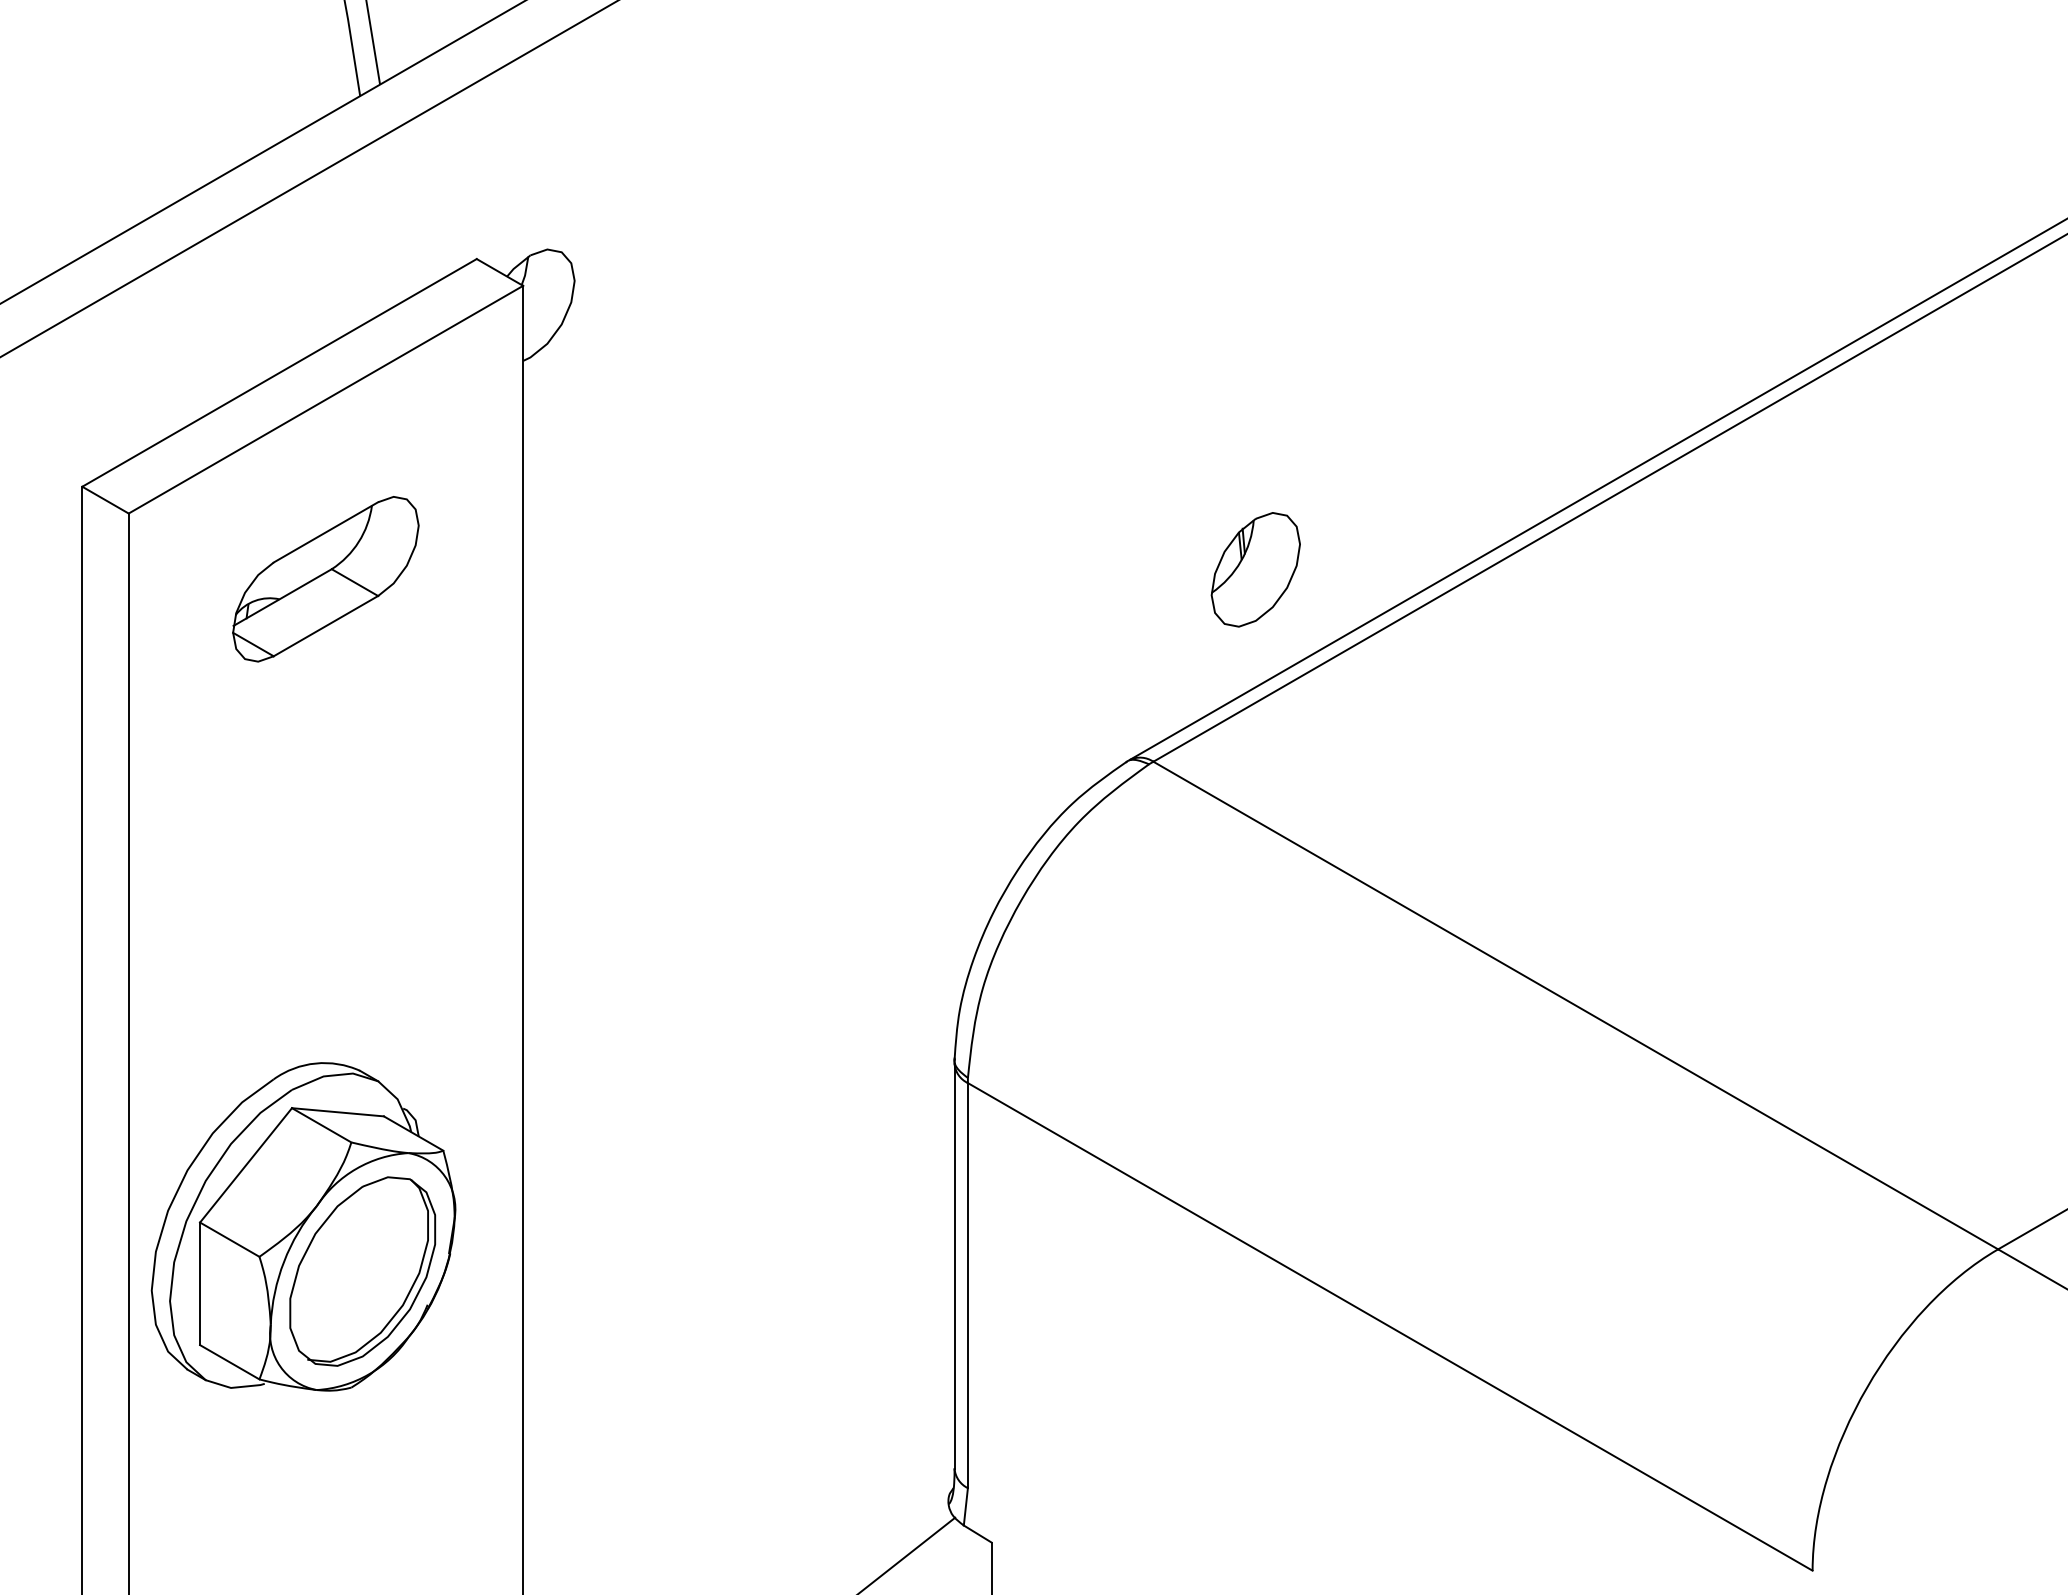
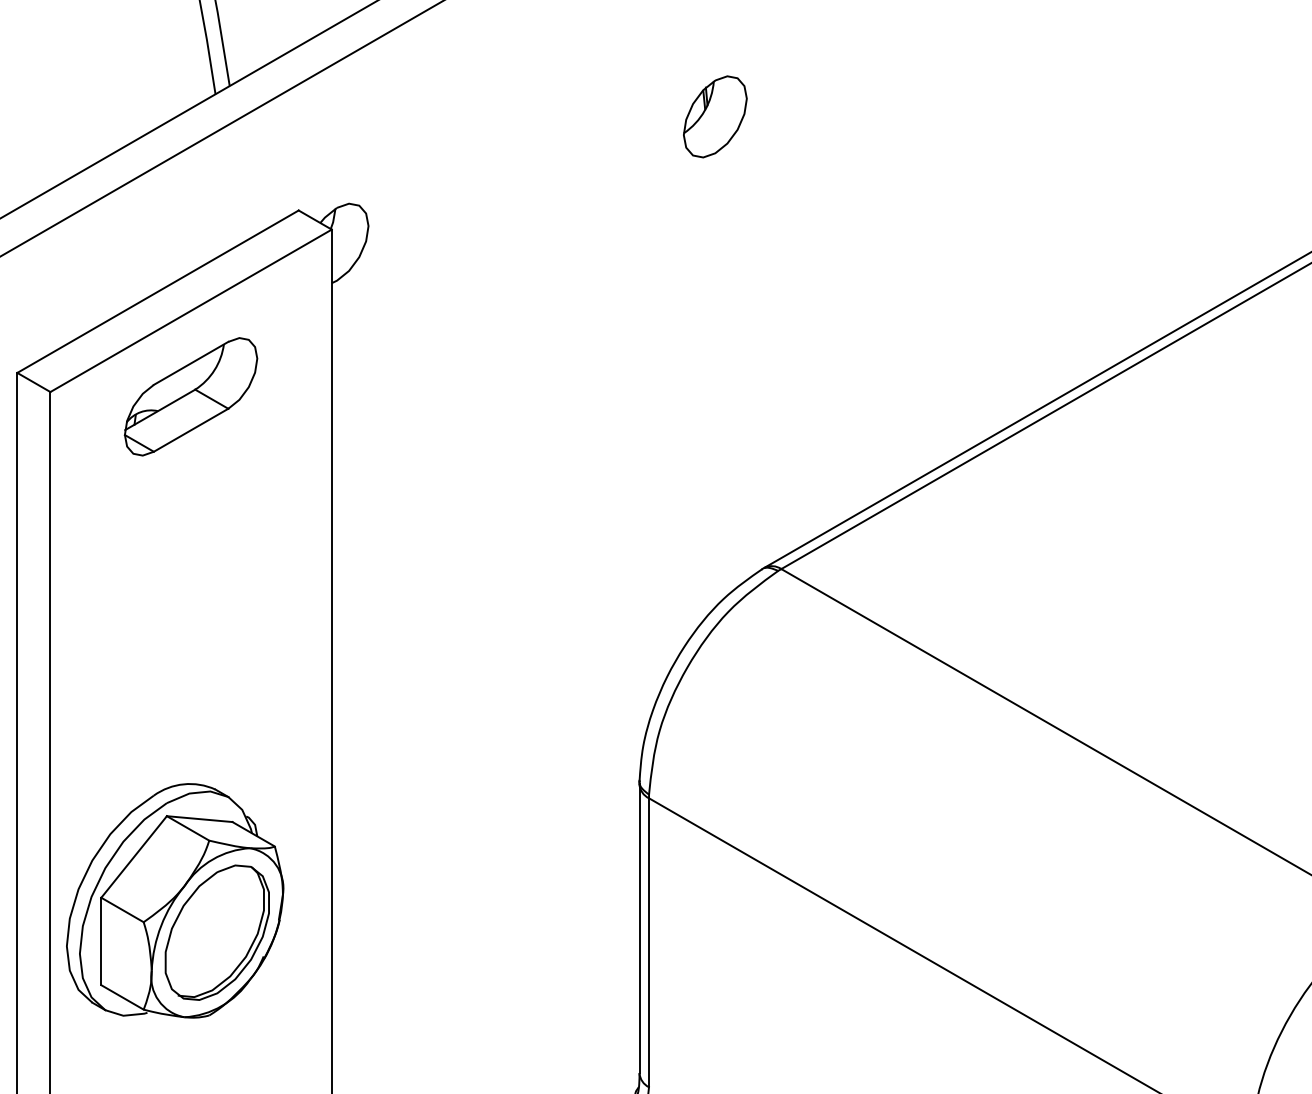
part: (1255, 569) -> (715, 116), moved
part: (325, 579) -> (190, 397), moved

